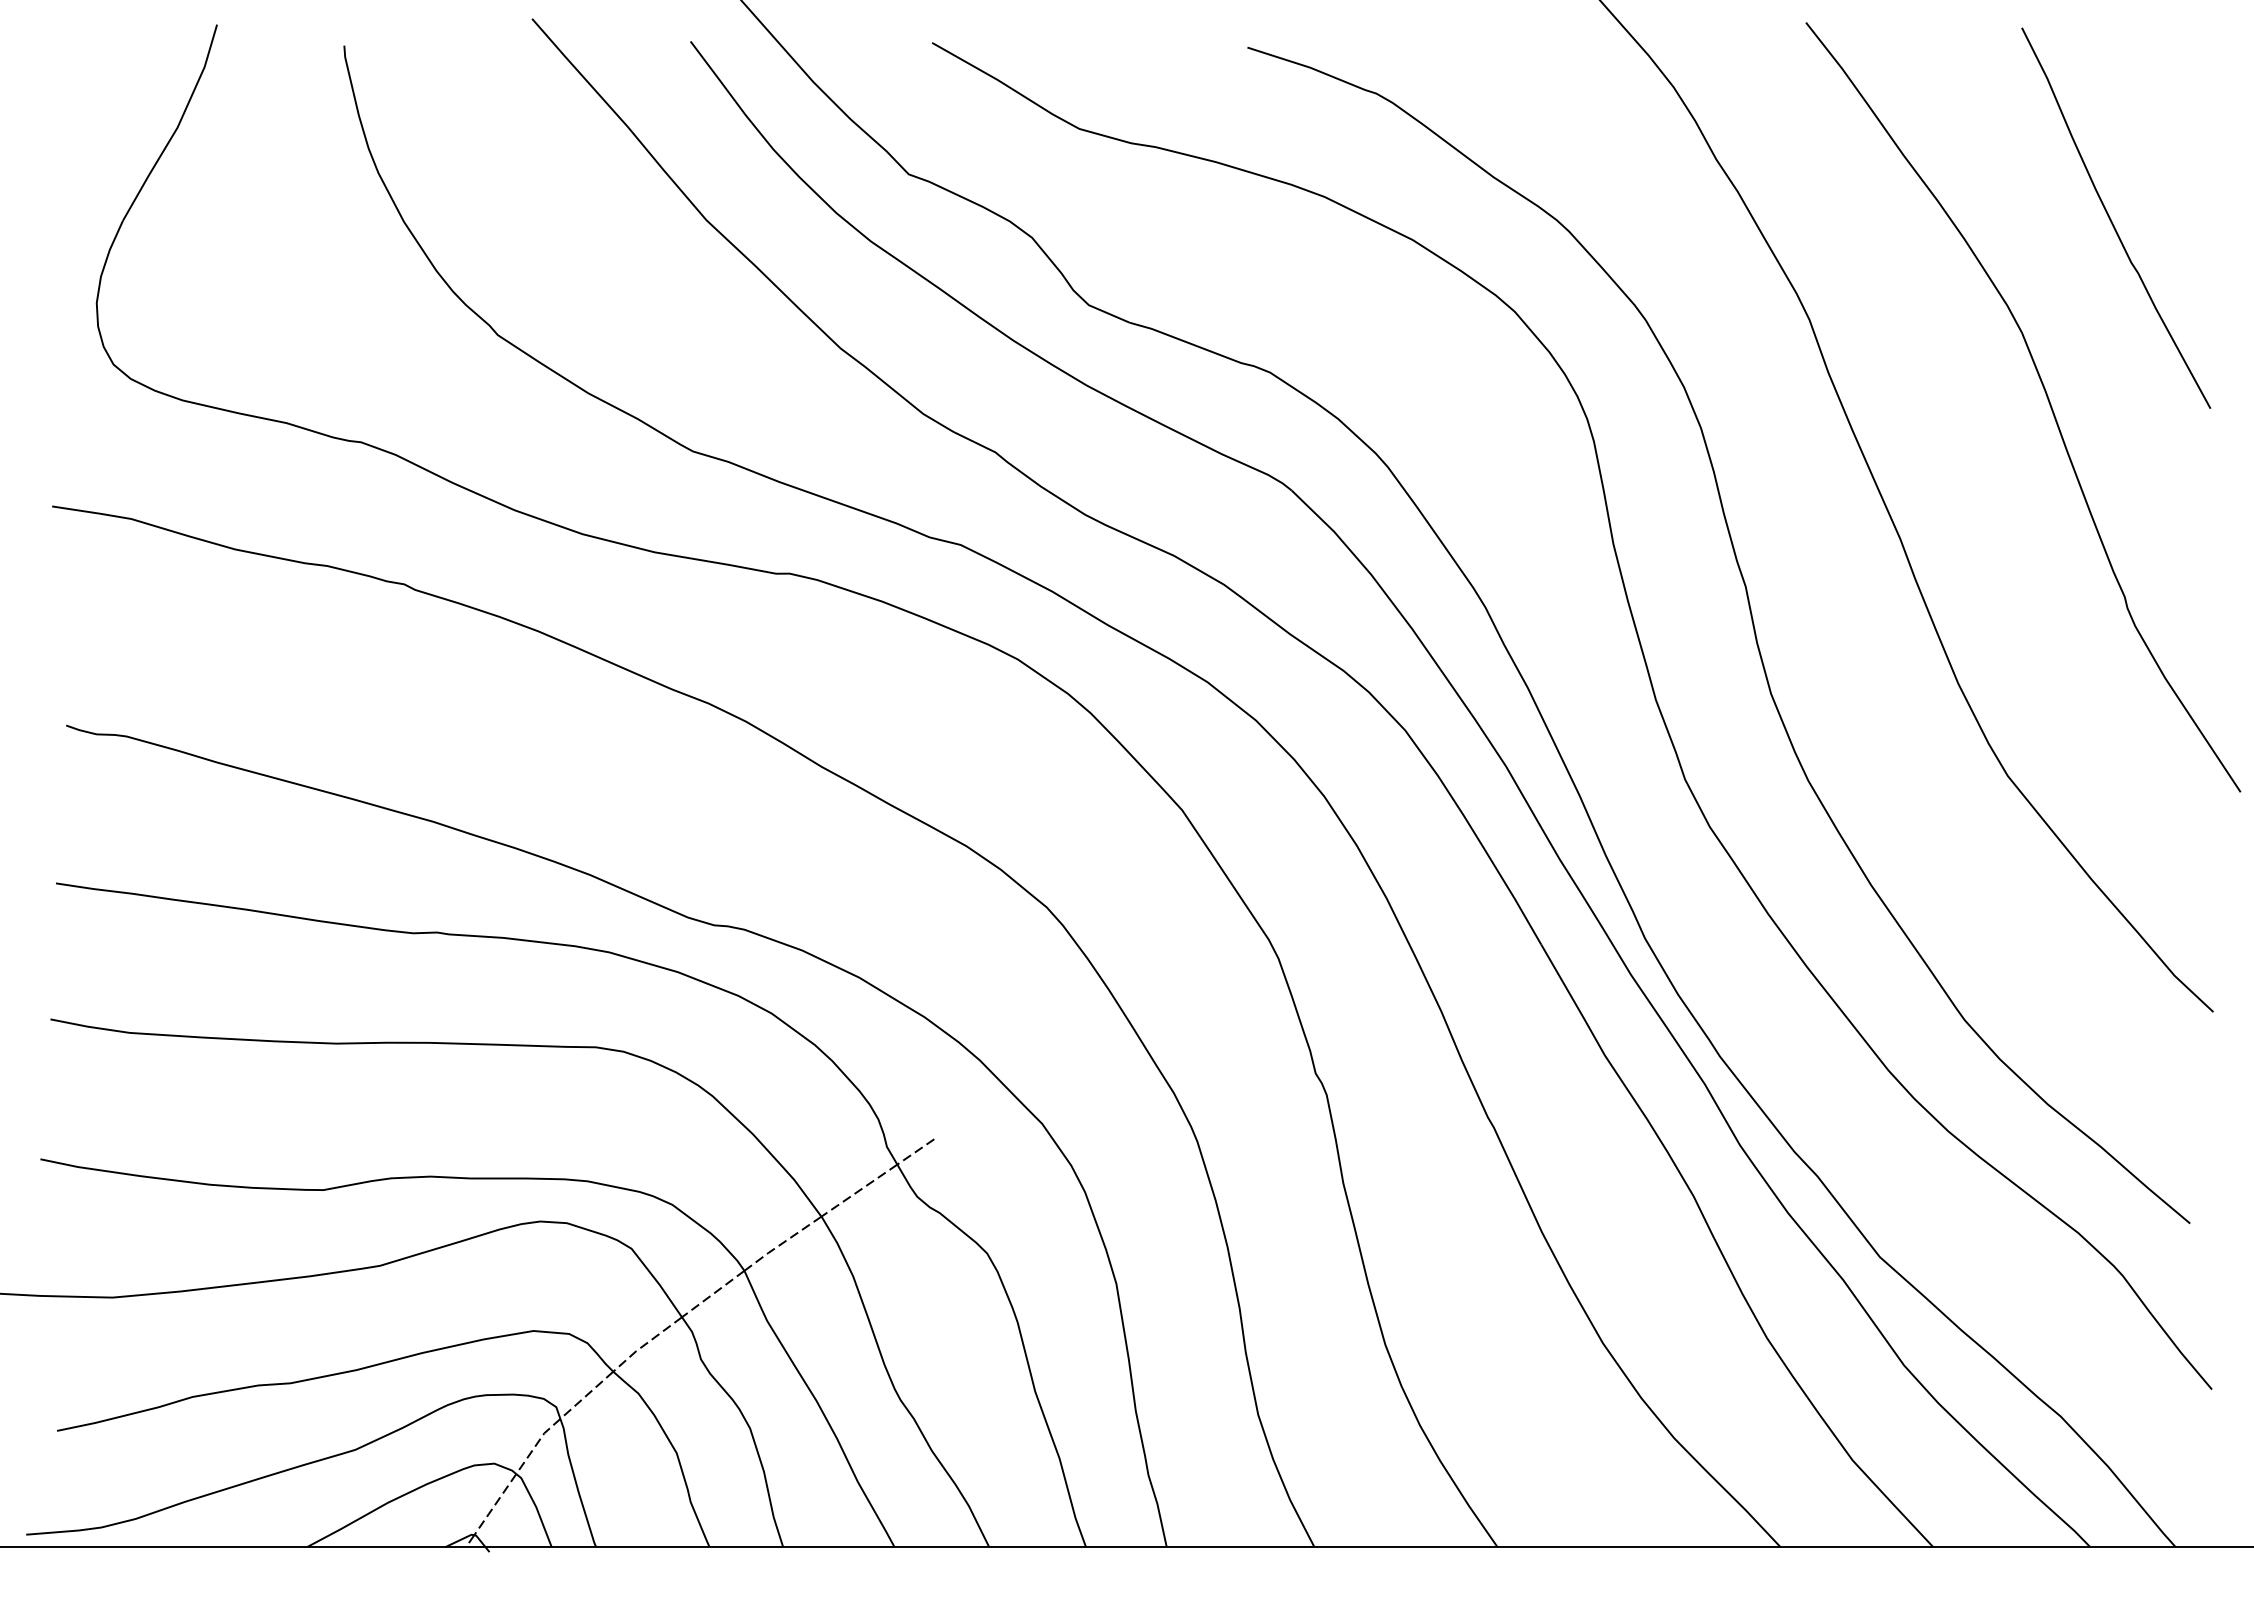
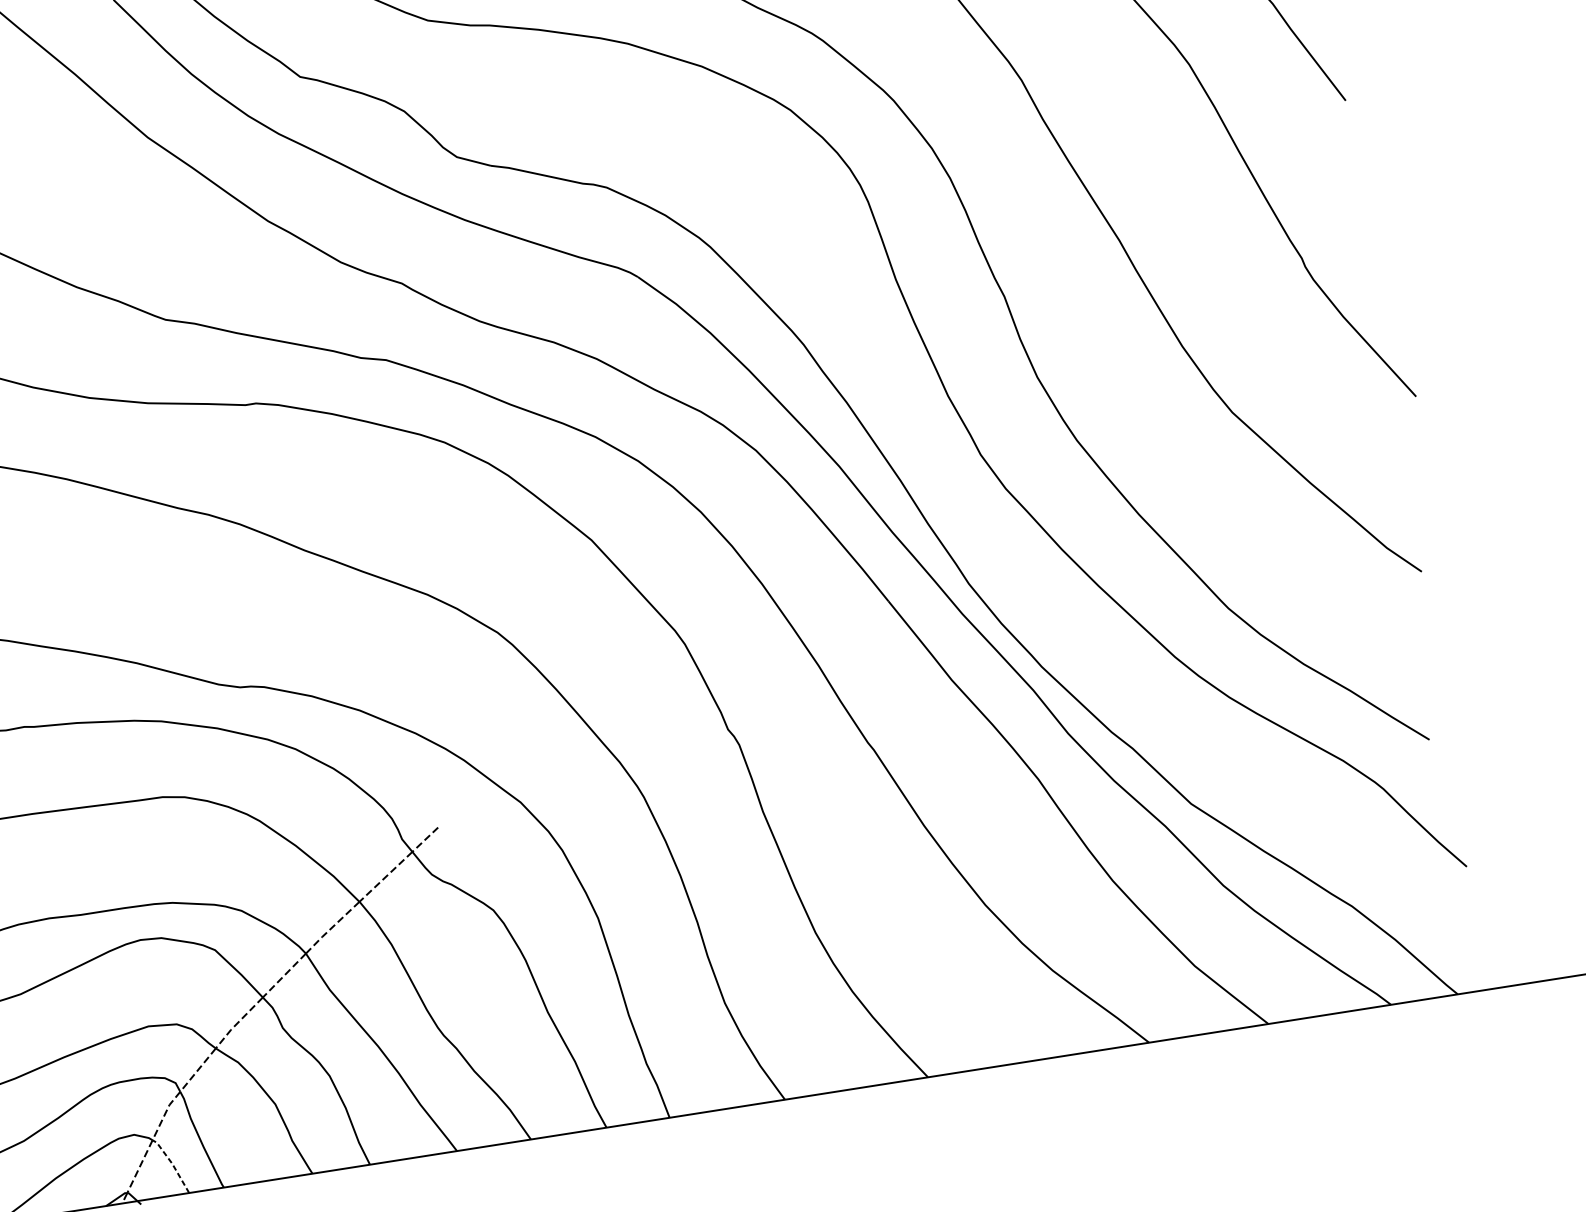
line: (536, 1507) -> (172, 1163), solid -> dashed

